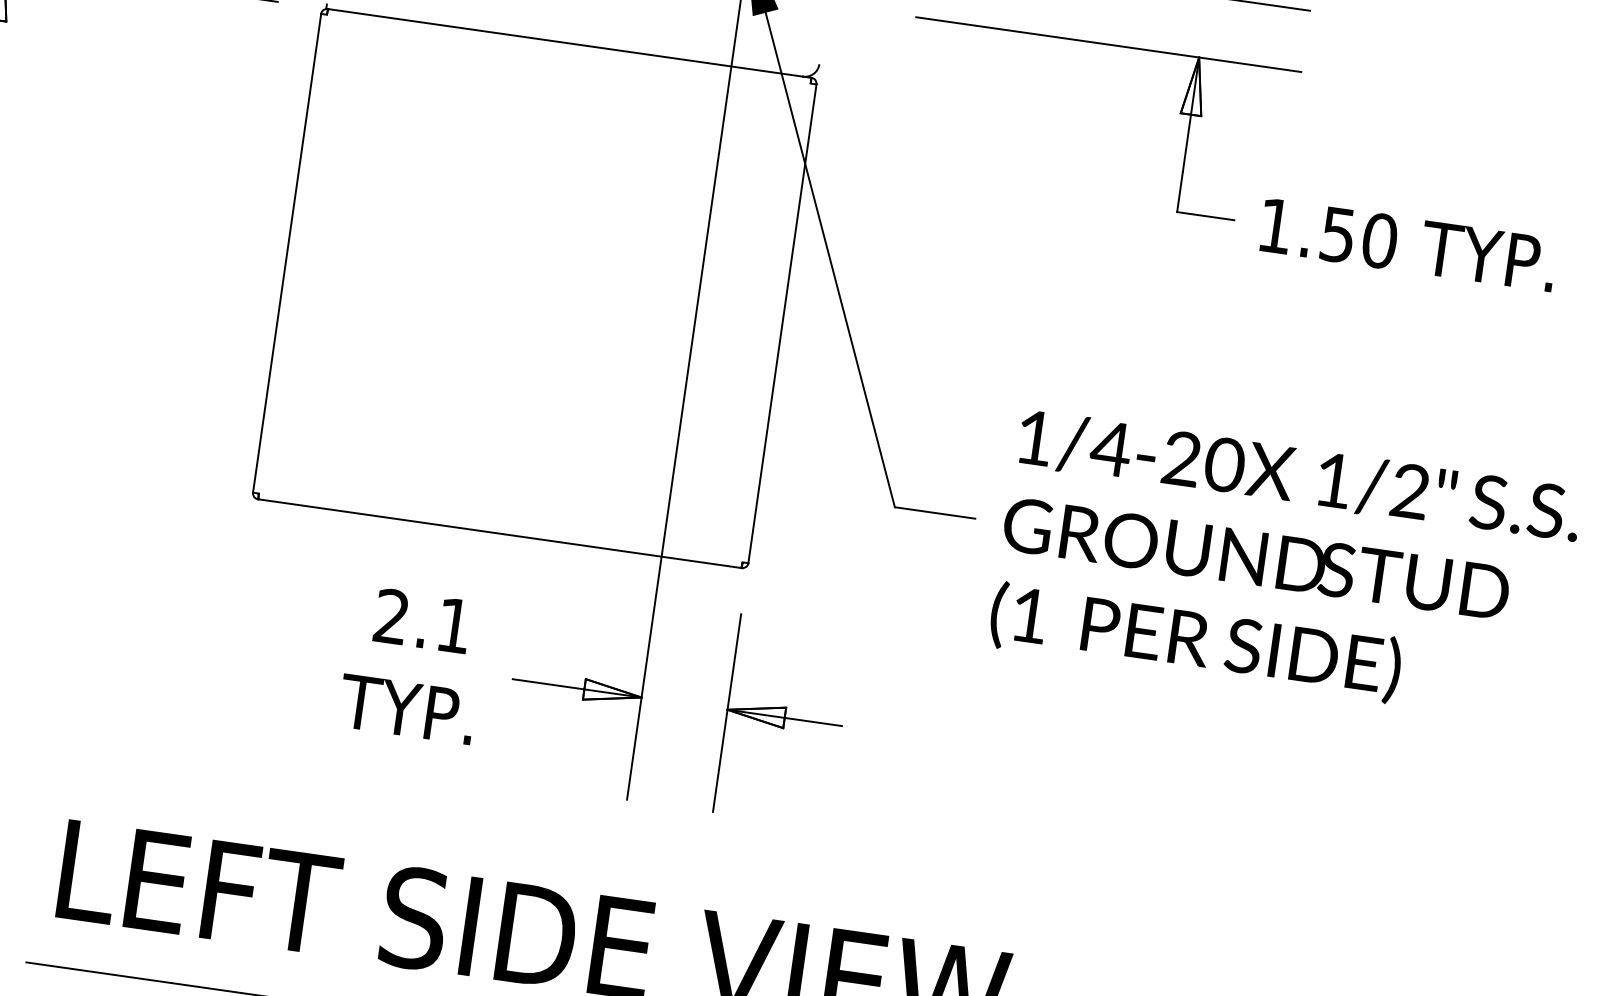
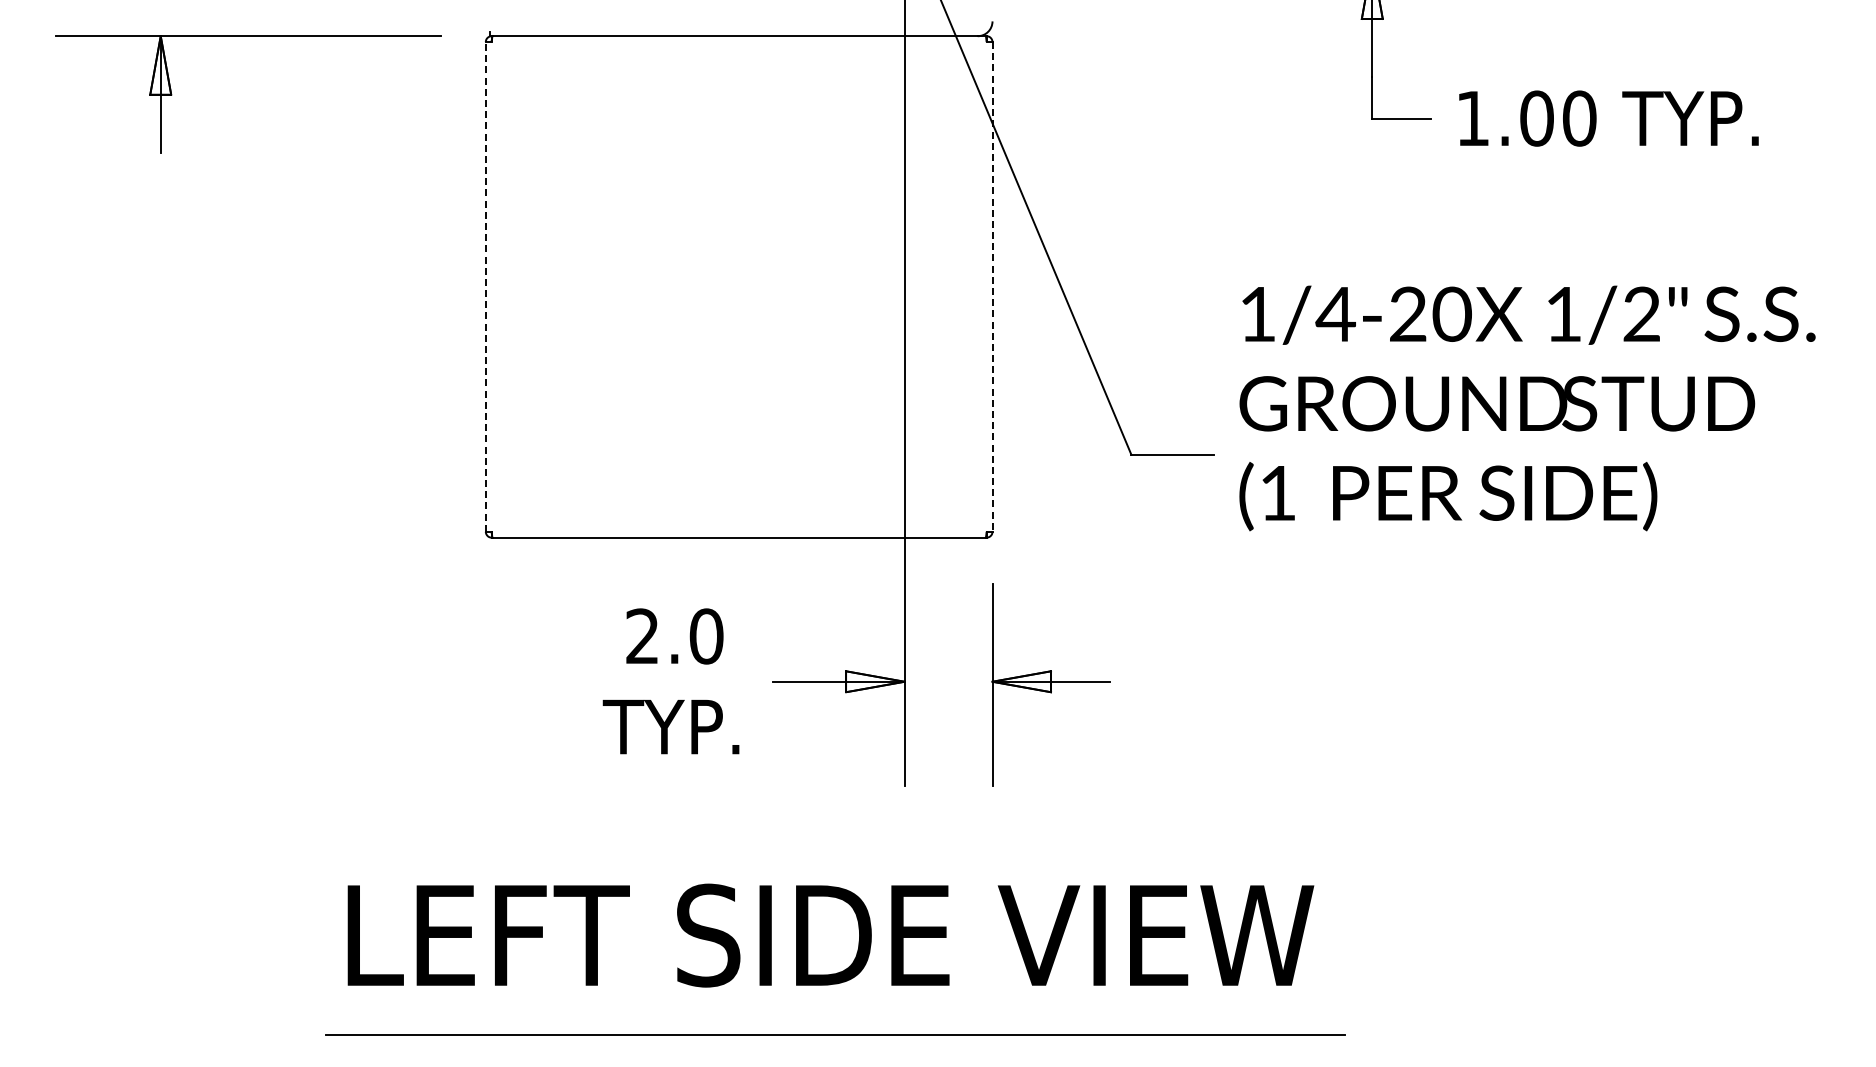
text: (1337, 234) -> (1536, 118), 1.50 -> 1.00
line: (286, 252) -> (485, 286), solid -> dashed
line: (782, 323) -> (992, 286), solid -> dashed
text: (1285, 567) -> (1527, 408), moved
text: (454, 625) -> (706, 636), 2.1 -> 2.0

